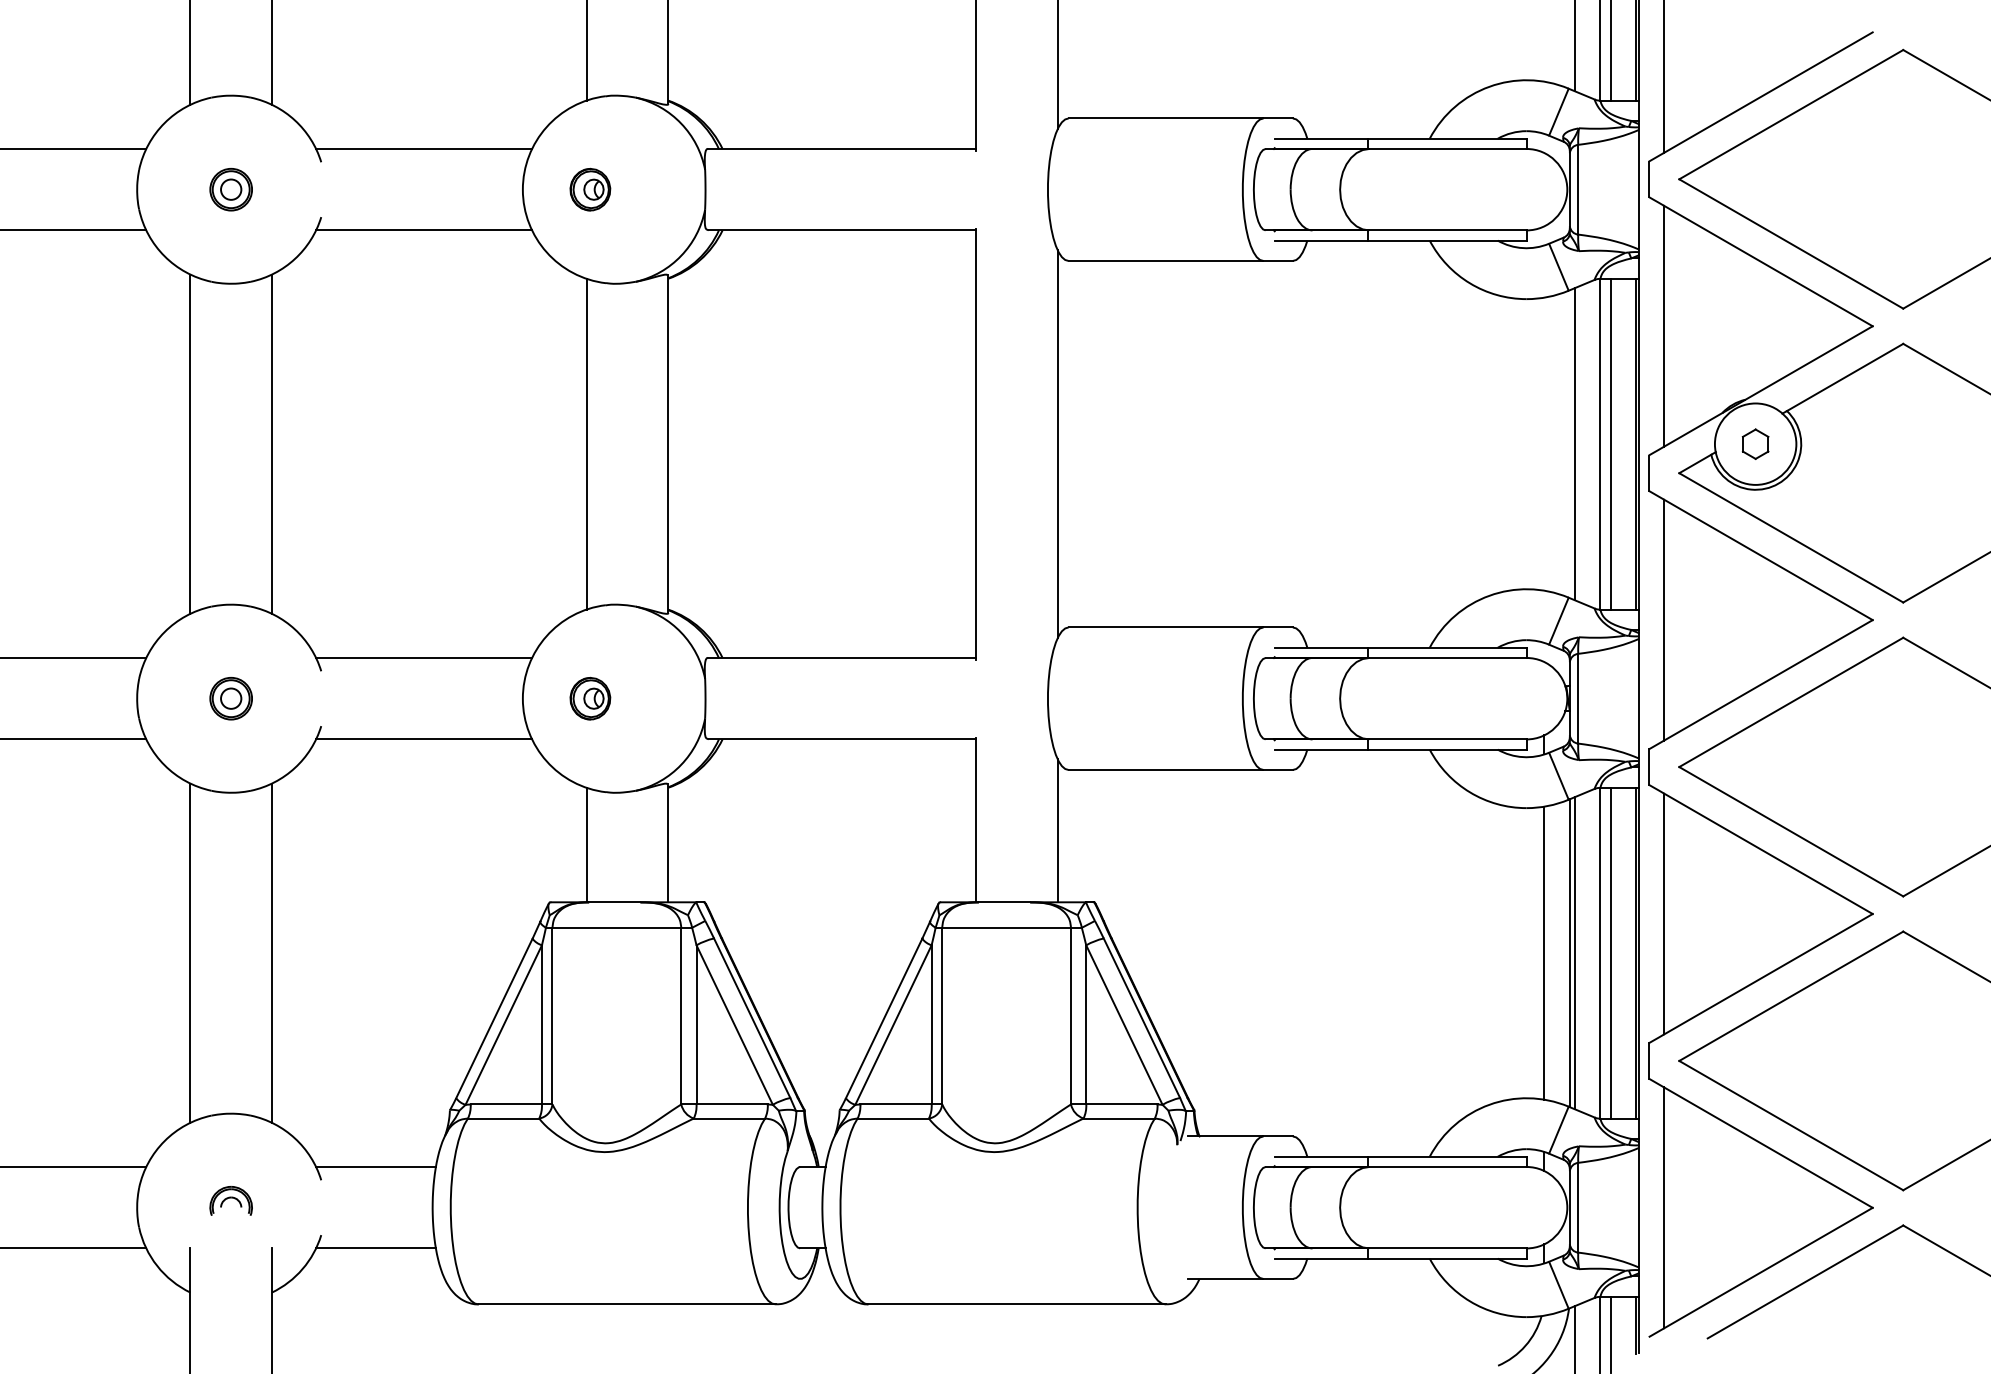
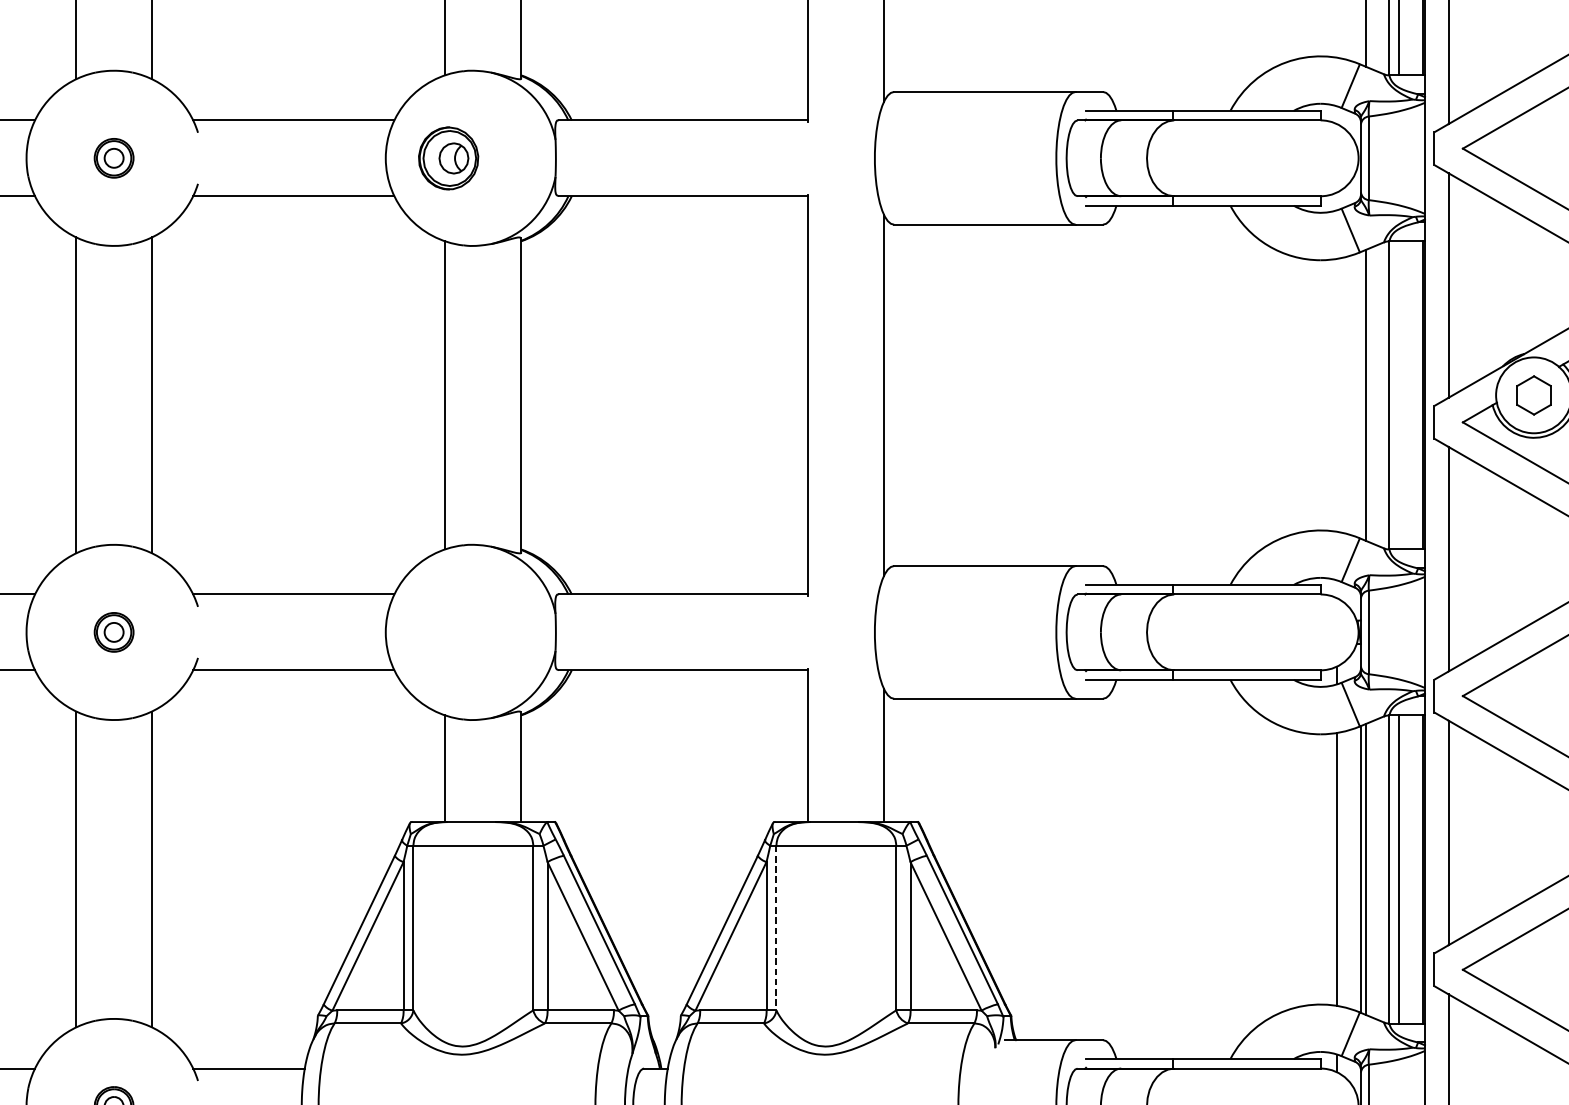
part: (590, 189) -> (448, 158), size x1.6
line: (1610, 443) -> (1398, 394), removed
part: (1755, 443) -> (1533, 394), size x1.4
part: (590, 698) -> (448, 632), removed
line: (942, 1016) -> (776, 928), solid -> dashed

